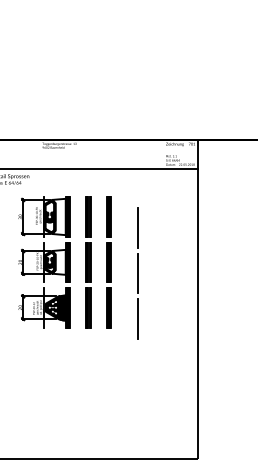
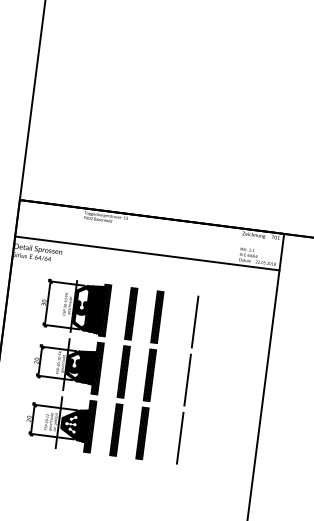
hatch: (58, 216) -> (92, 308), added
hatch: (58, 262) -> (85, 367), added
line: (137, 273) -> (186, 380), moved

